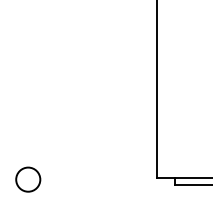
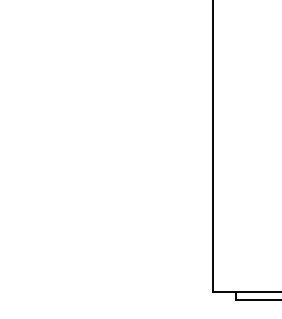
circle: (27, 179) -> (48, 293), removed

